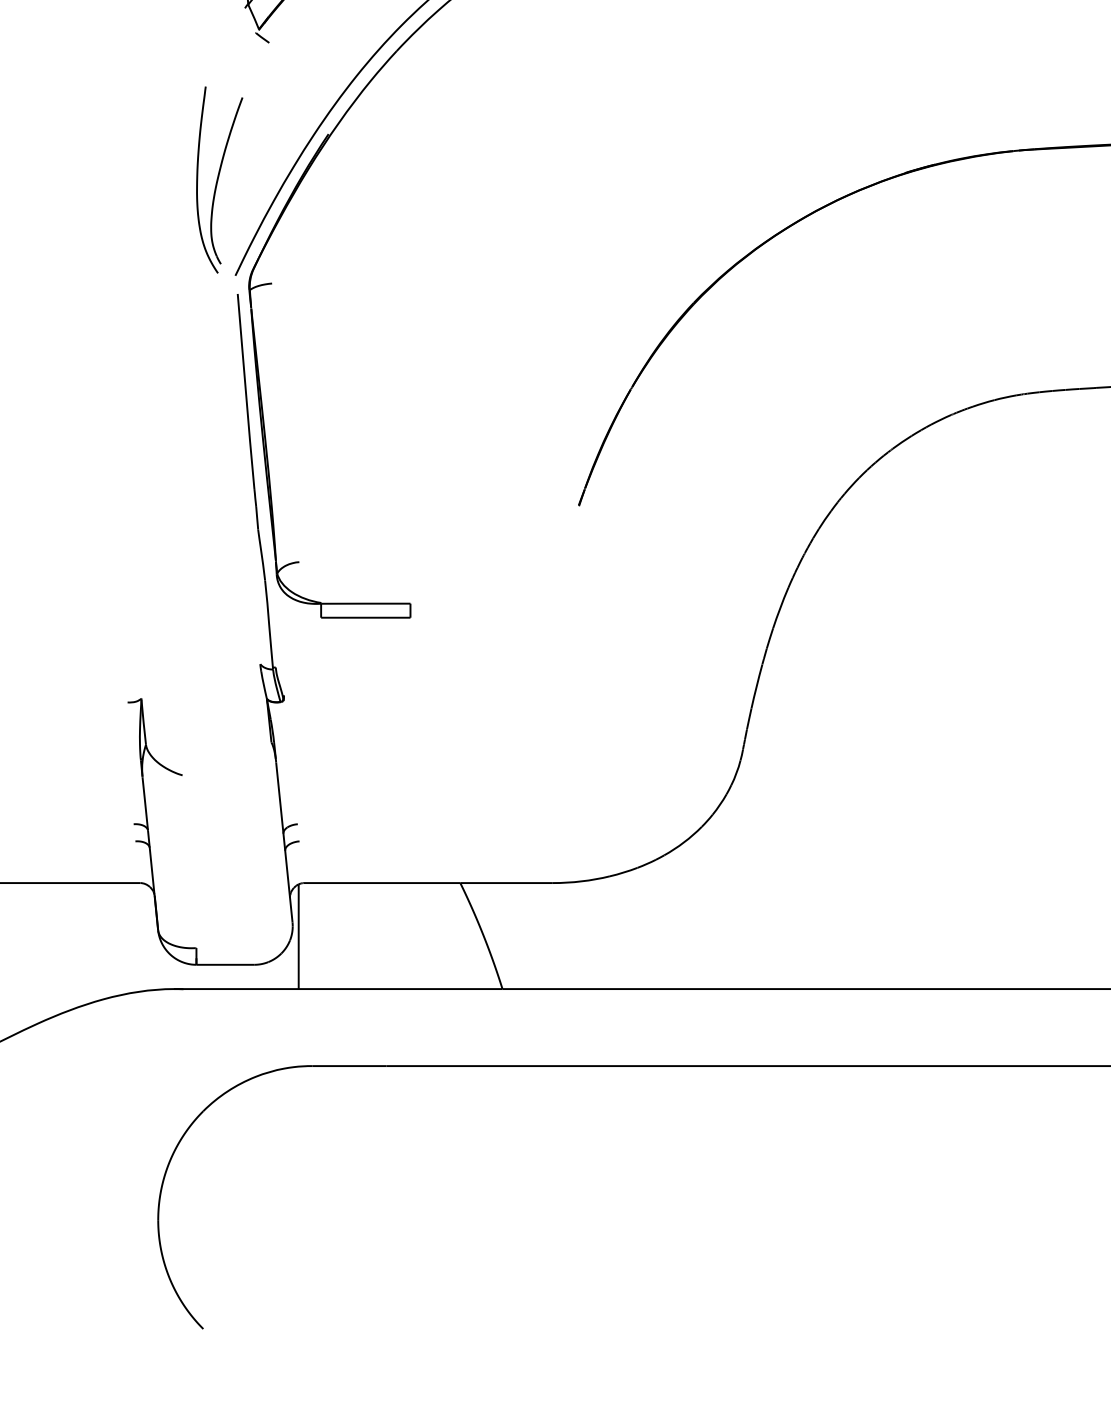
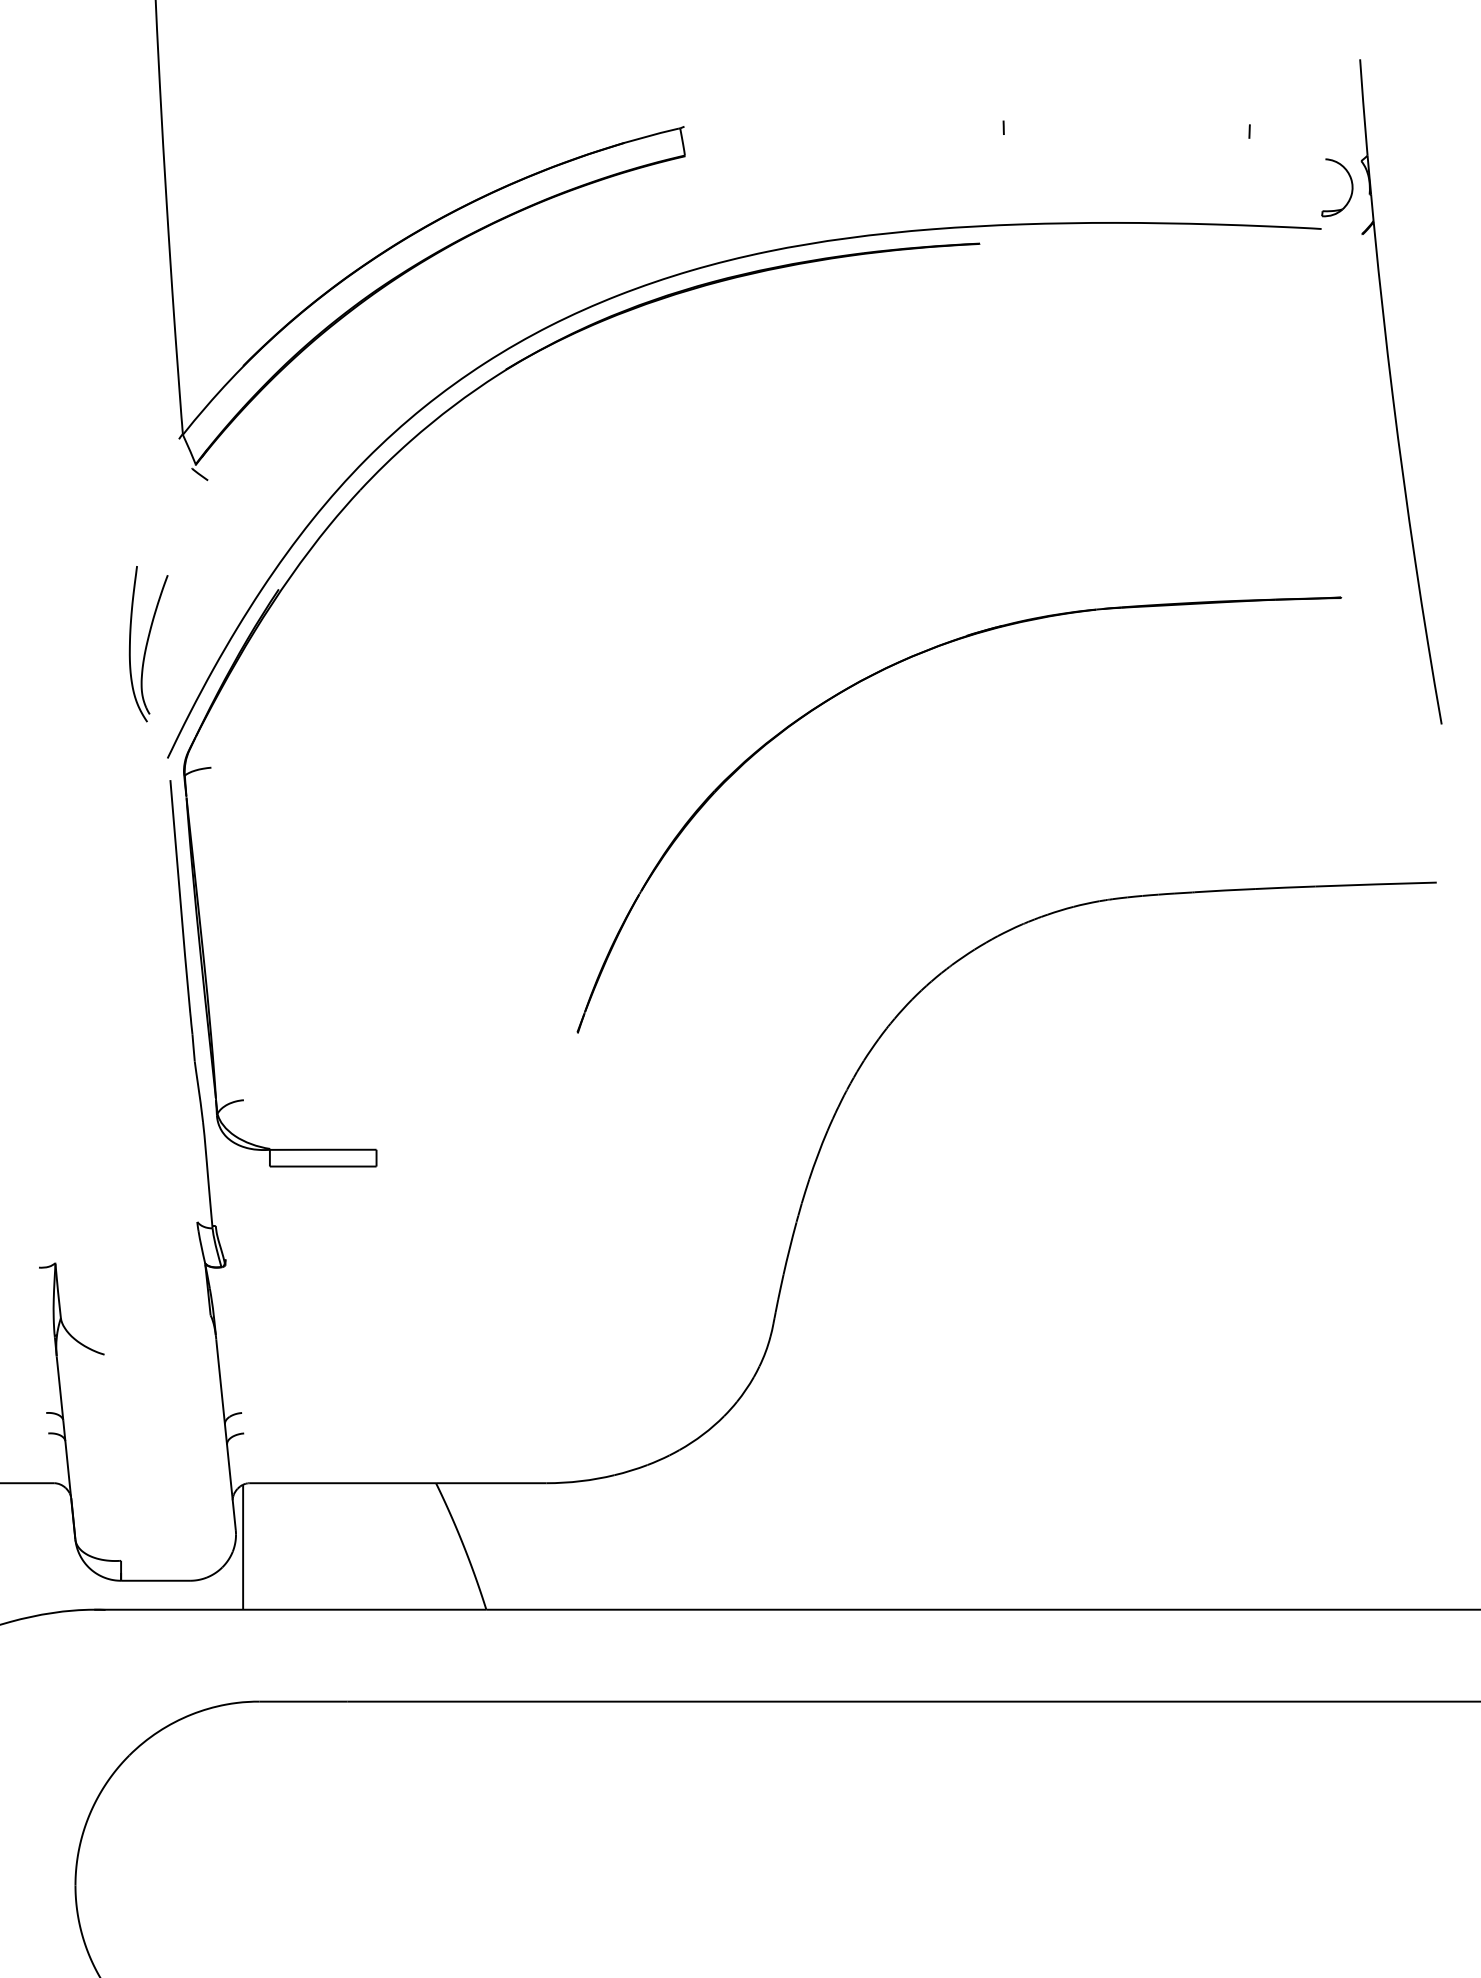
part: (219, 179) -> (148, 643), size x0.7

